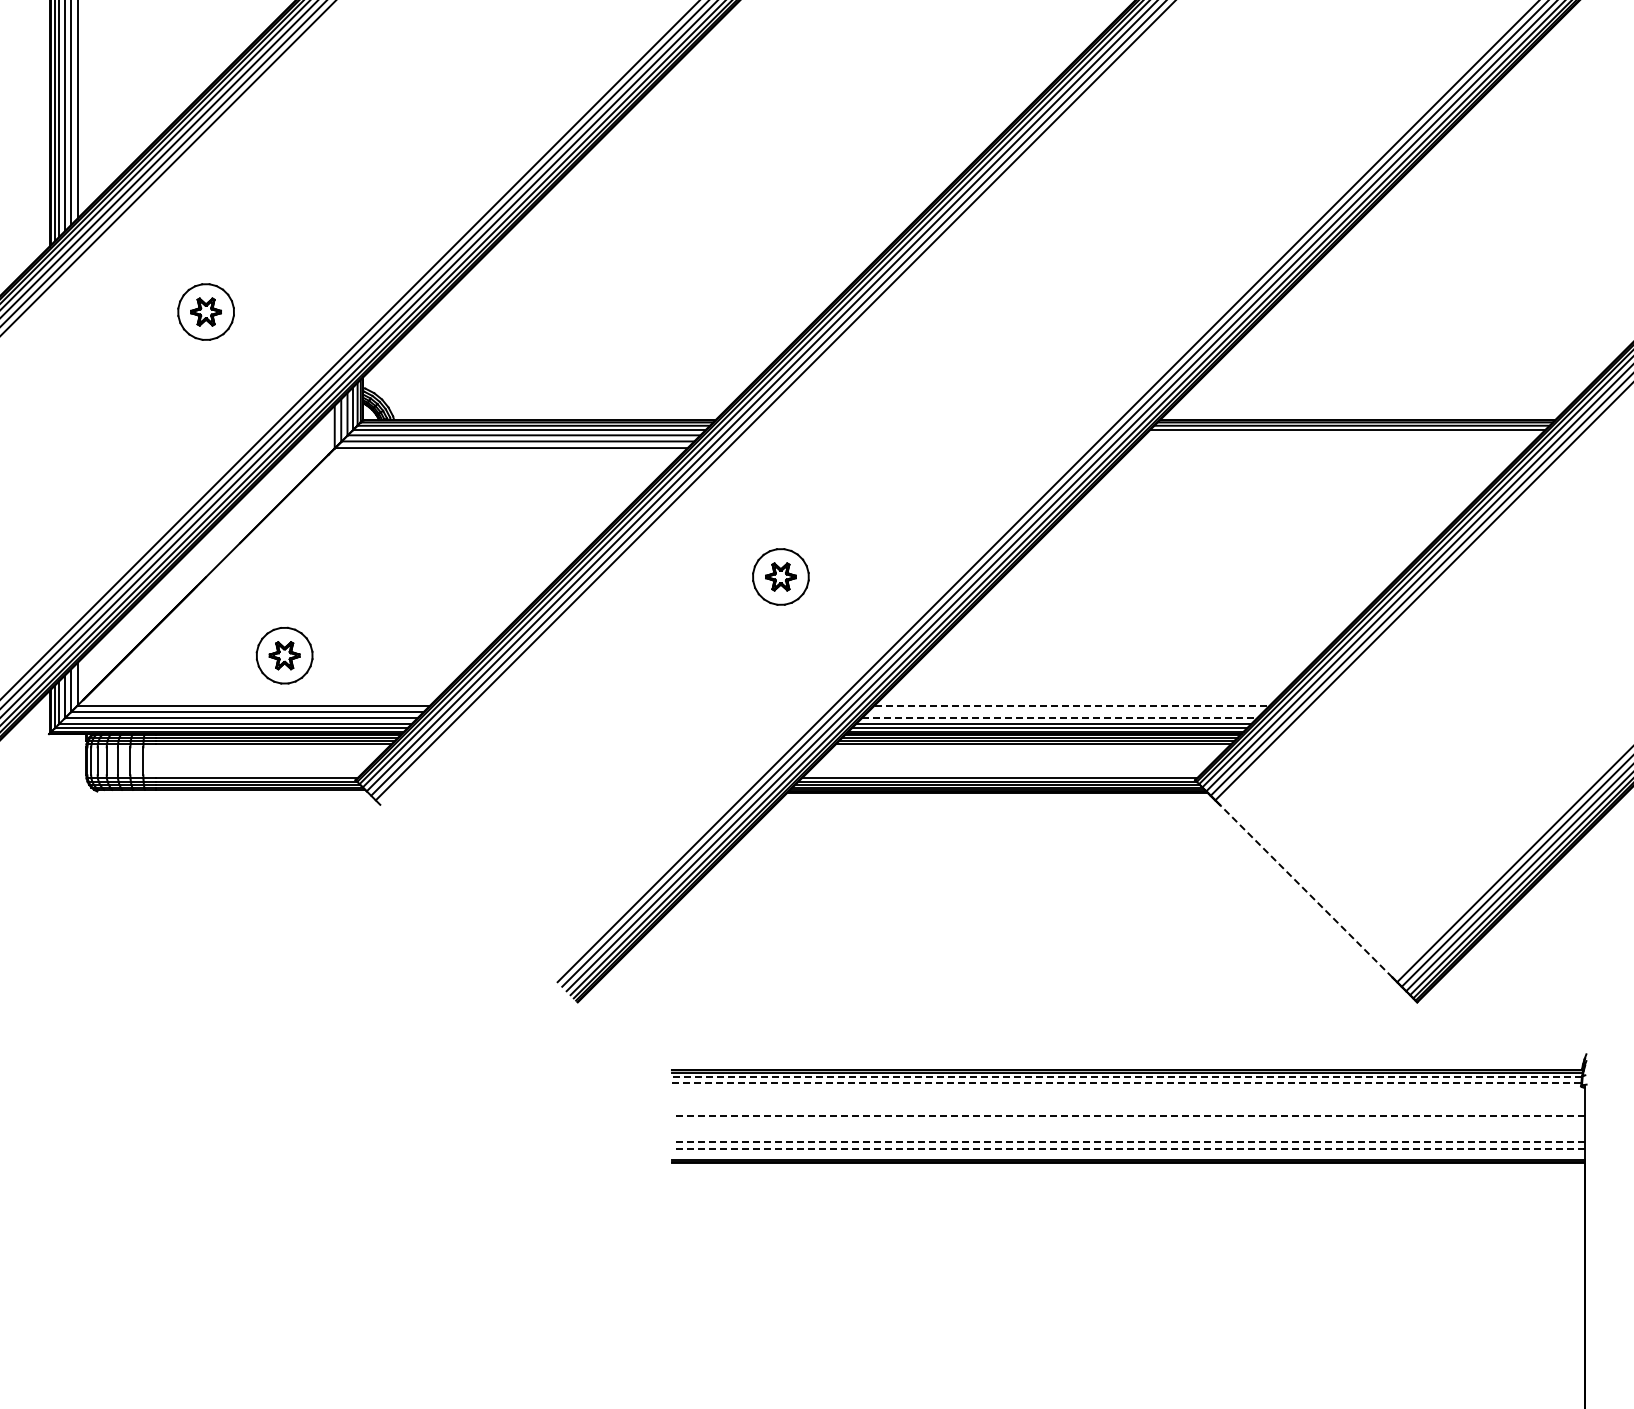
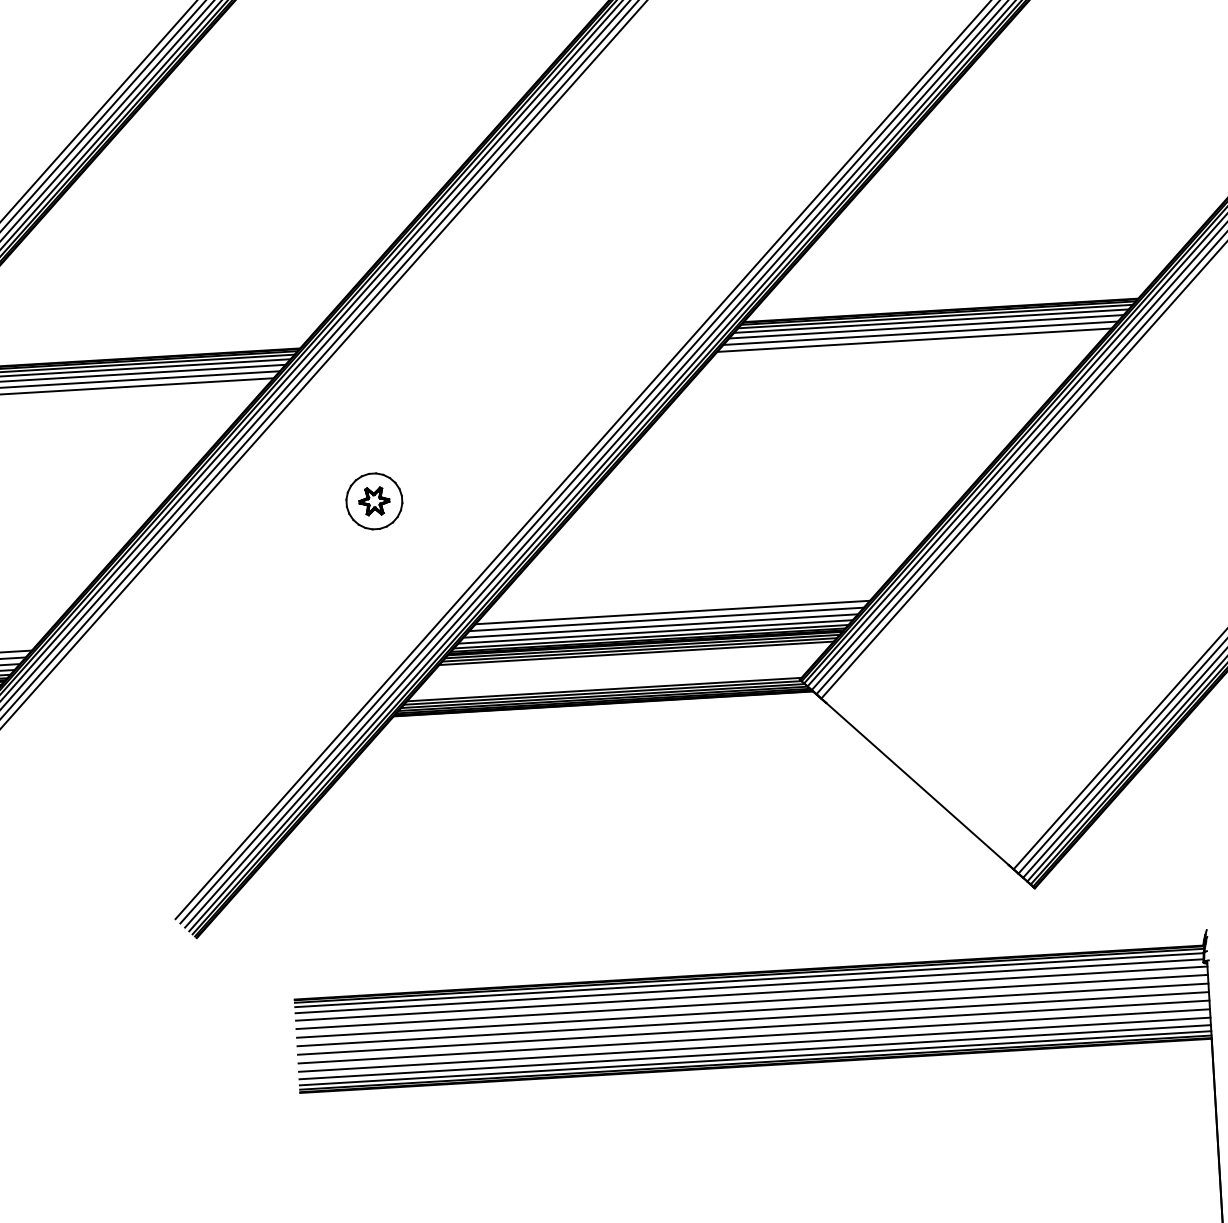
line: (1341, 435) -> (925, 326), added
line: (1335, 441) -> (919, 333), added
line: (1329, 448) -> (914, 340), added
line: (1072, 705) -> (673, 612), dashed -> solid
line: (1065, 712) -> (666, 619), added
line: (1059, 718) -> (660, 626), dashed -> solid
line: (1305, 890) -> (916, 783), dashed -> solid
line: (1126, 1077) -> (749, 980), dashed -> solid
line: (1126, 1083) -> (749, 986), dashed -> solid
line: (1127, 1090) -> (750, 993), added
line: (1127, 1099) -> (751, 1002), added
line: (1127, 1107) -> (751, 1010), added
line: (1128, 1116) -> (753, 1019), dashed -> solid
line: (1127, 1124) -> (752, 1027), added
line: (1127, 1133) -> (753, 1036), added
line: (1128, 1141) -> (754, 1044), dashed -> solid
line: (1128, 1149) -> (755, 1052), dashed -> solid
line: (1127, 1155) -> (754, 1058), added

